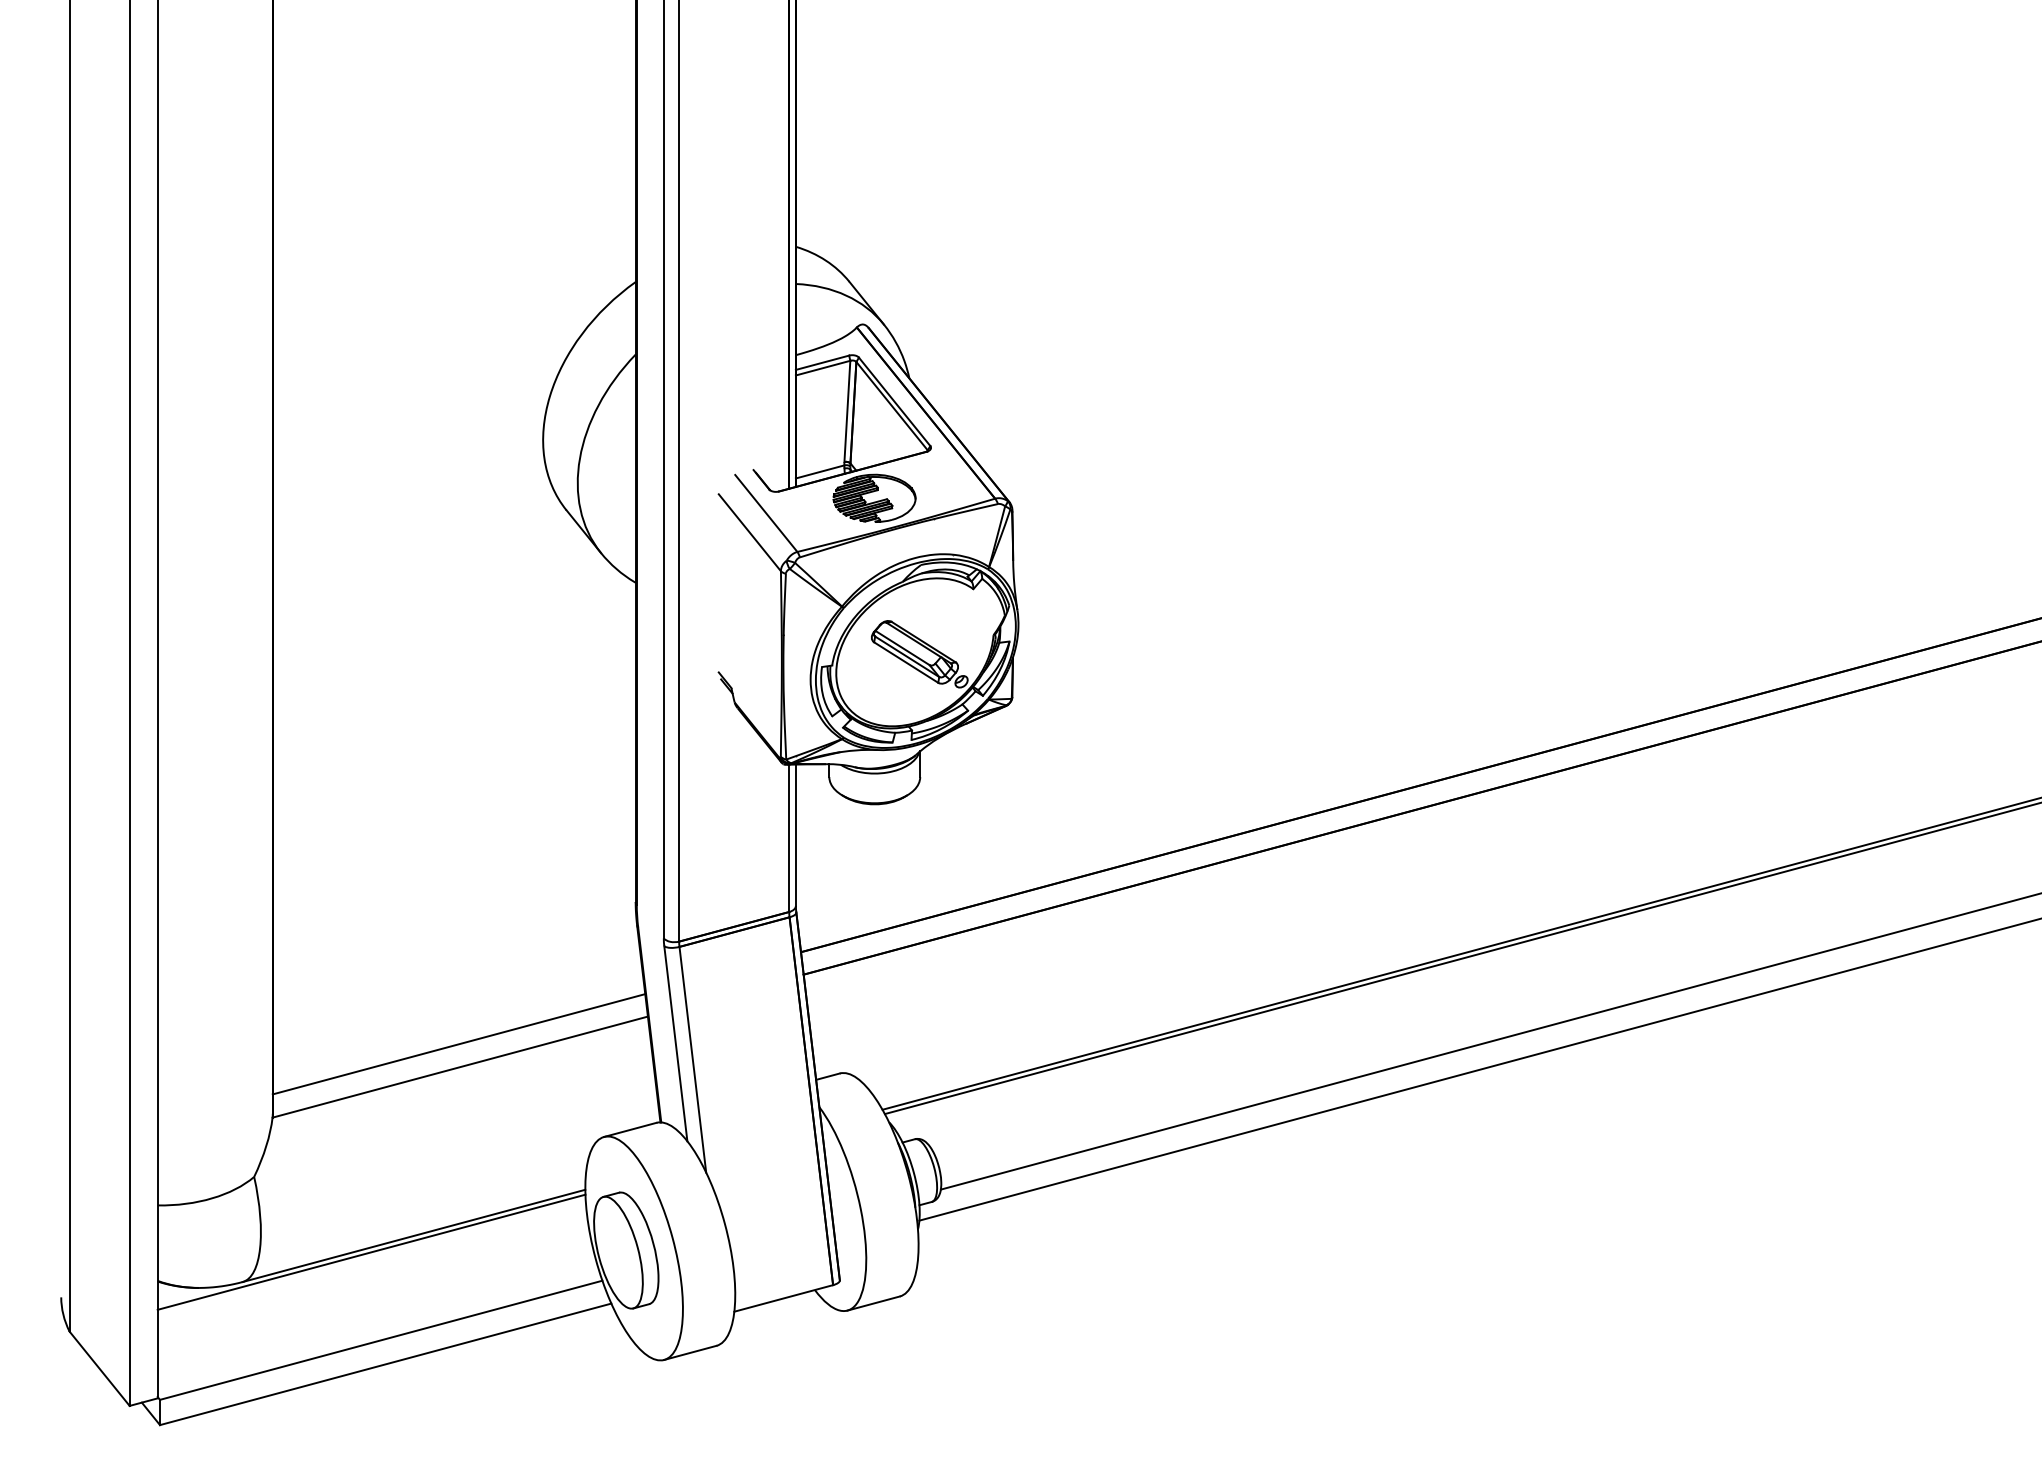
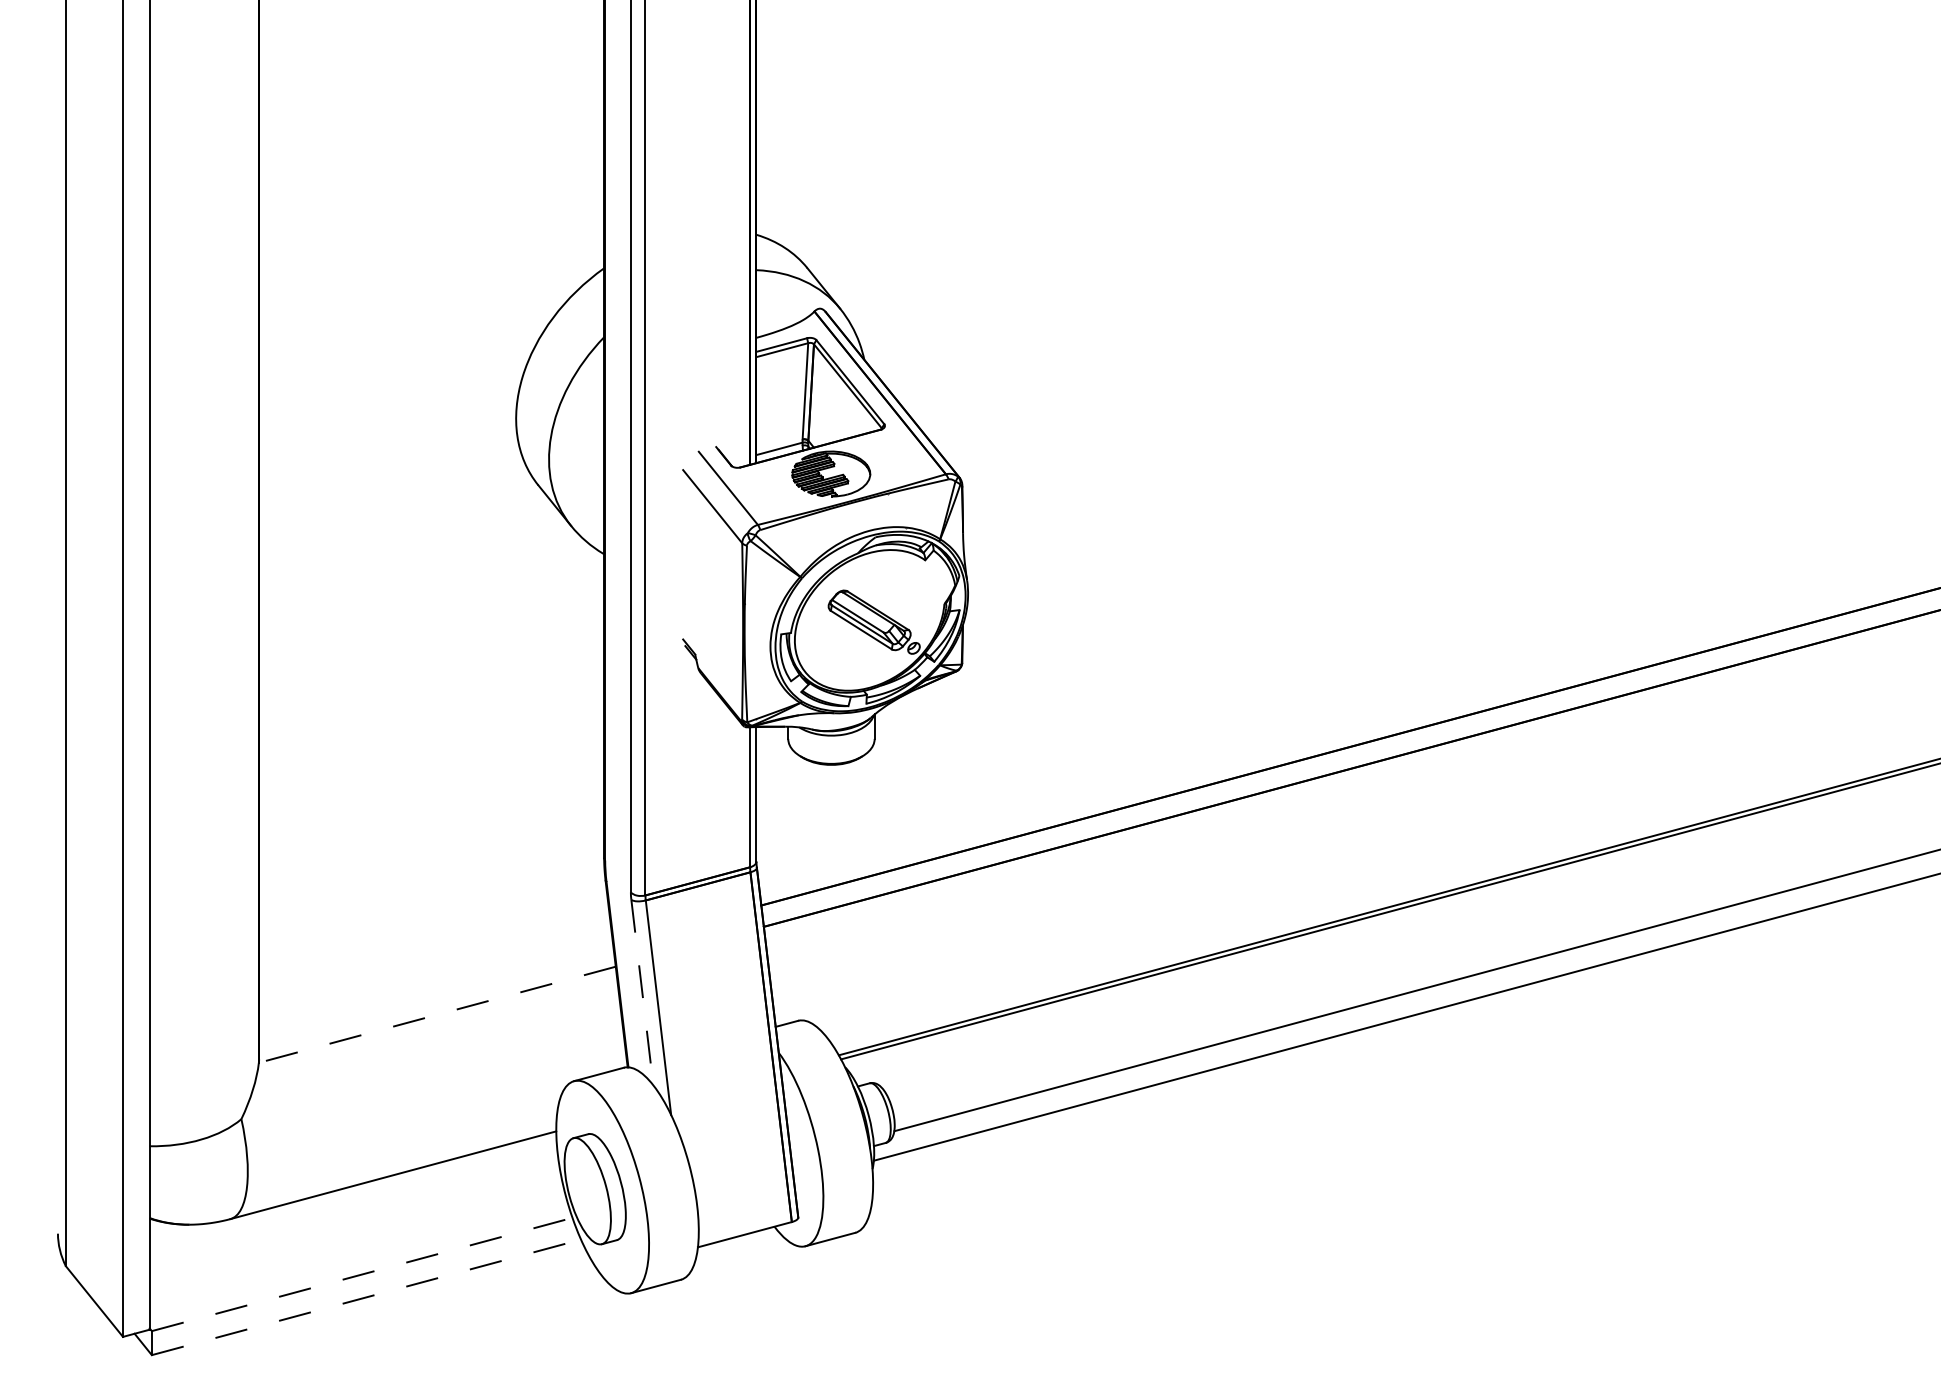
line: (458, 1044) -> (435, 993), removed
line: (675, 1044) -> (641, 993), solid -> dashed
line: (459, 1067) -> (436, 1015), solid -> dashed
line: (371, 1251) -> (352, 1190), removed
line: (381, 1340) -> (362, 1274), solid -> dashed
line: (385, 1364) -> (366, 1297), solid -> dashed

